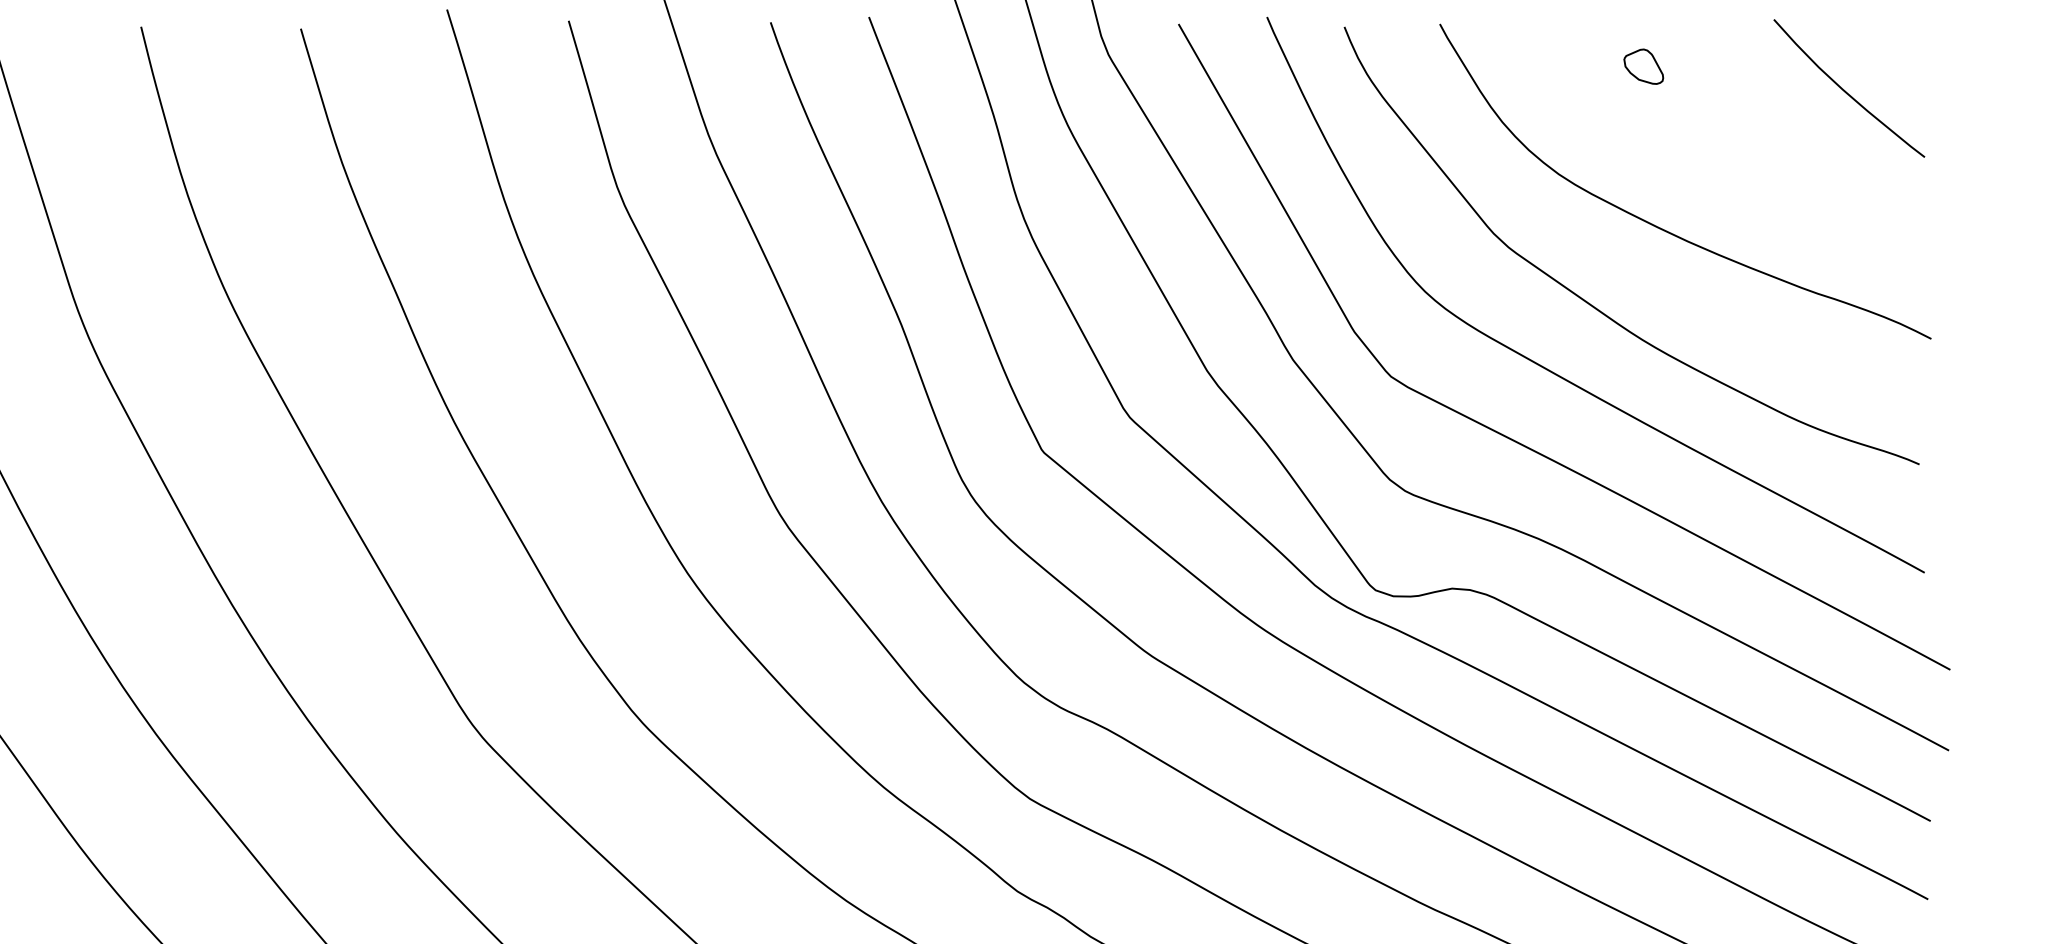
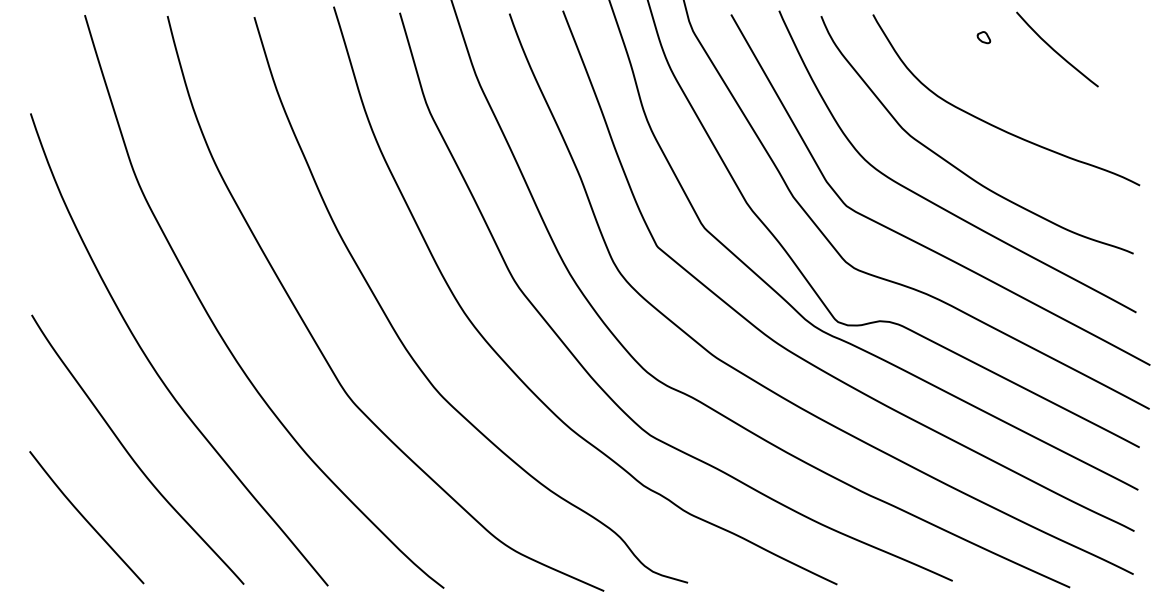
part: (1643, 66) -> (983, 37), size x0.6
curve: (1849, 92) -> (1057, 51), moved

